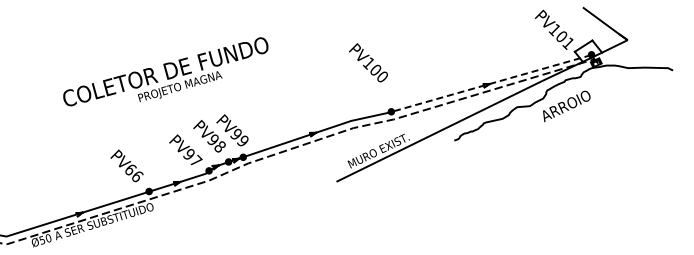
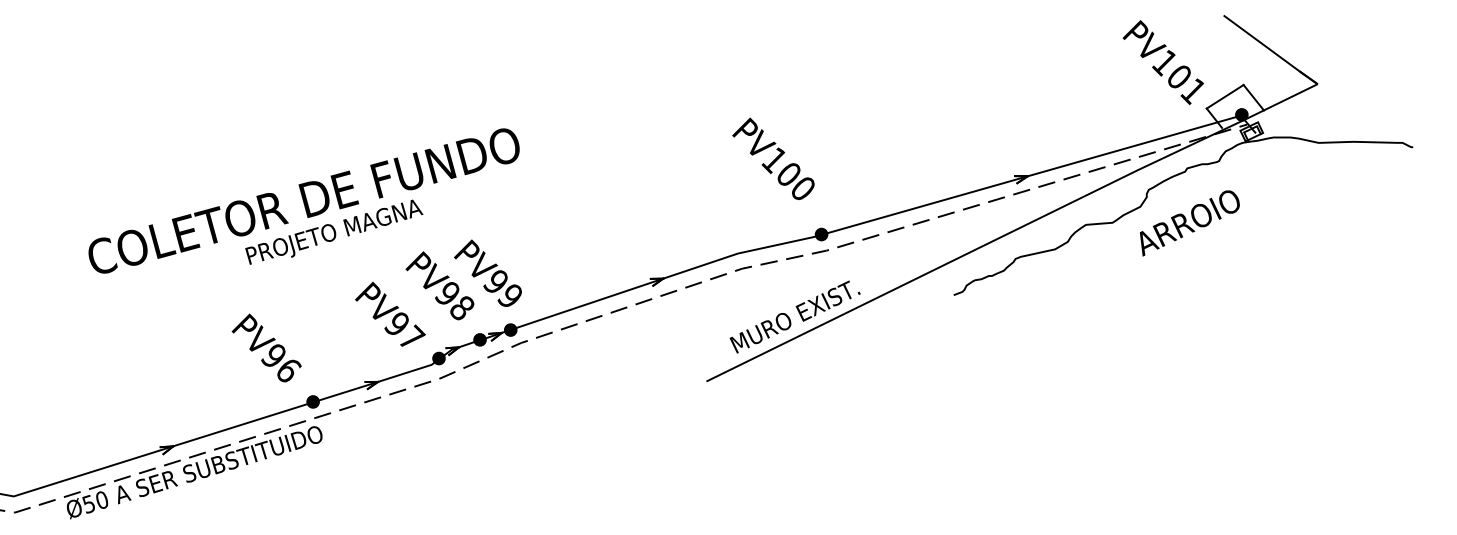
text: (368, 62) -> (773, 158), moved
text: (165, 71) -> (303, 200), moved
line: (492, 83) -> (1033, 175), dashed -> solid
text: (130, 169) -> (274, 355), PV66 -> PV96

